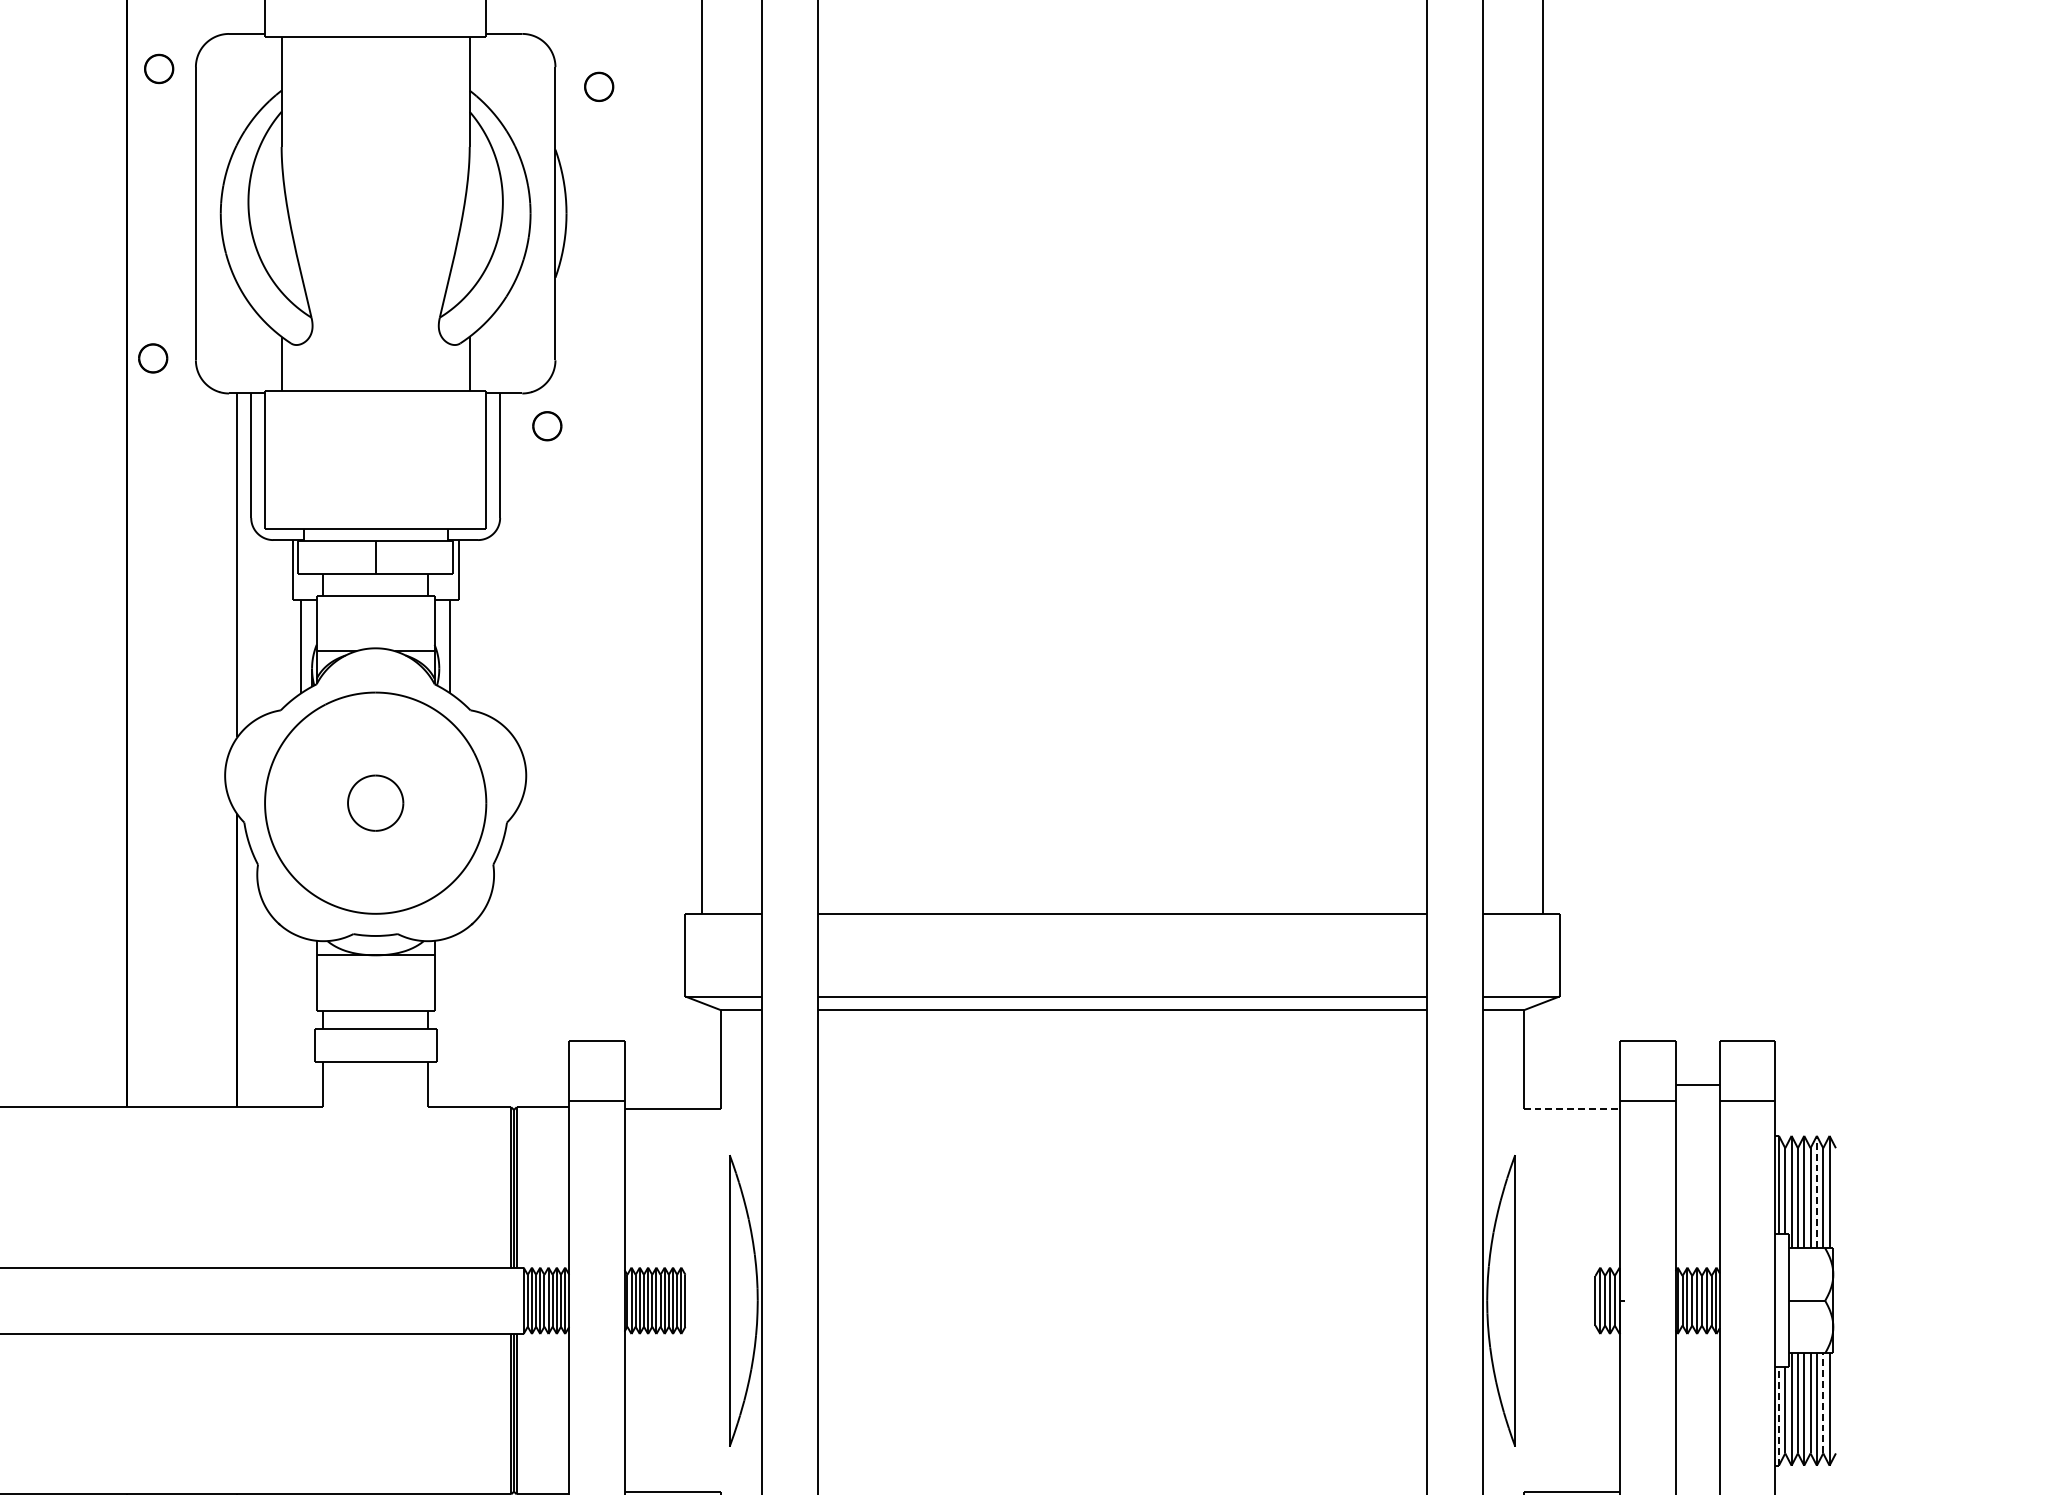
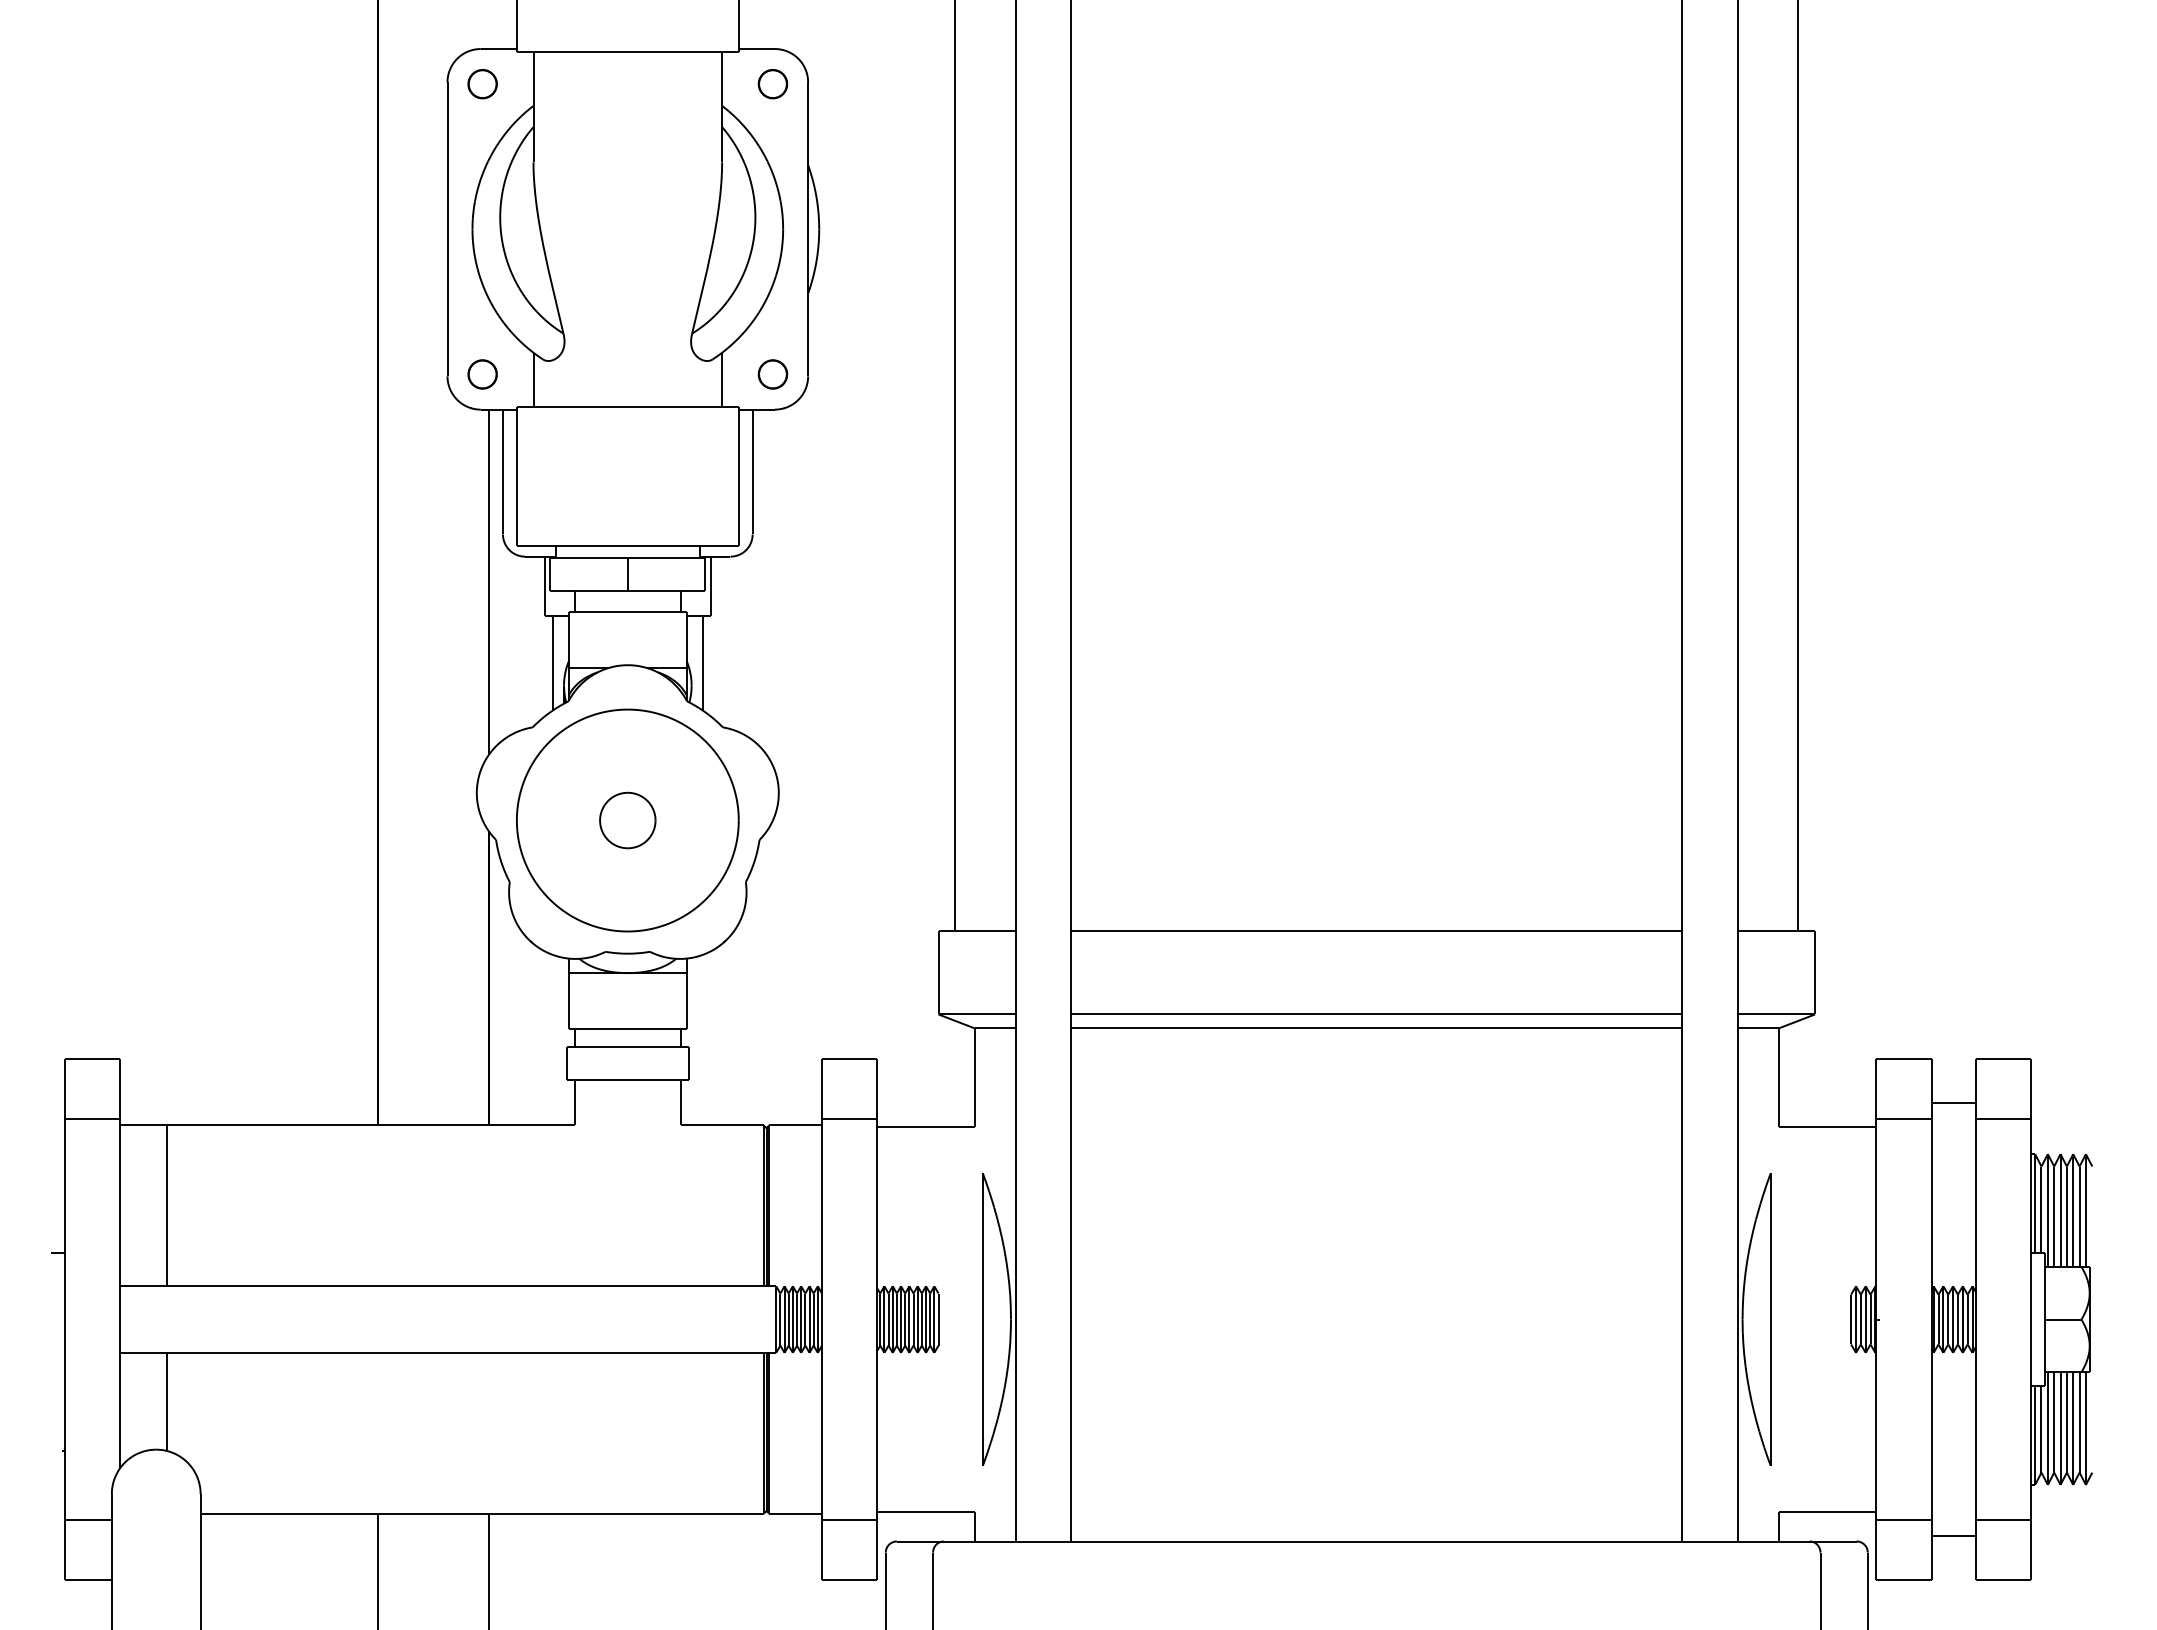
part: (158, 69) -> (482, 84), moved
part: (598, 87) -> (772, 84), moved
part: (153, 358) -> (482, 374), moved
part: (546, 426) -> (772, 374), moved
line: (1571, 1109) -> (1827, 1127), dashed -> solid
line: (1817, 1192) -> (2073, 1210), dashed -> solid
line: (1823, 1402) -> (2079, 1421), dashed -> solid
line: (1779, 1416) -> (2035, 1435), dashed -> solid

